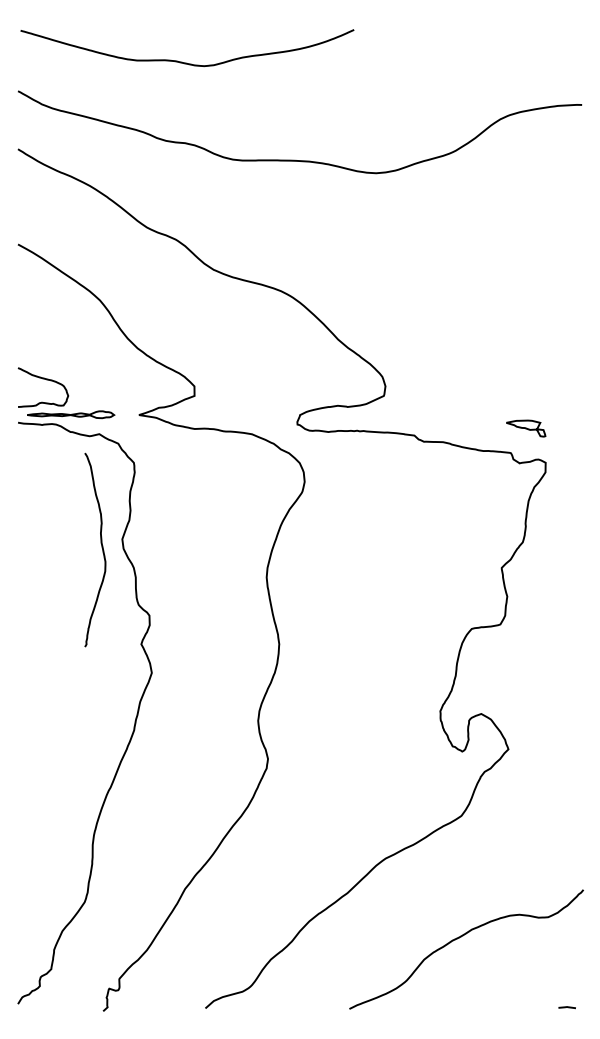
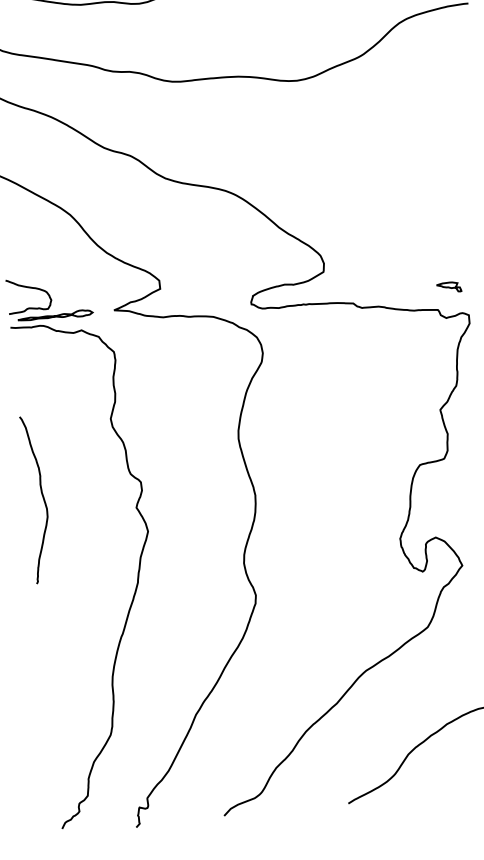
part: (526, 428) -> (449, 287), size x0.71
curve: (101, 548) -> (42, 497), moved

